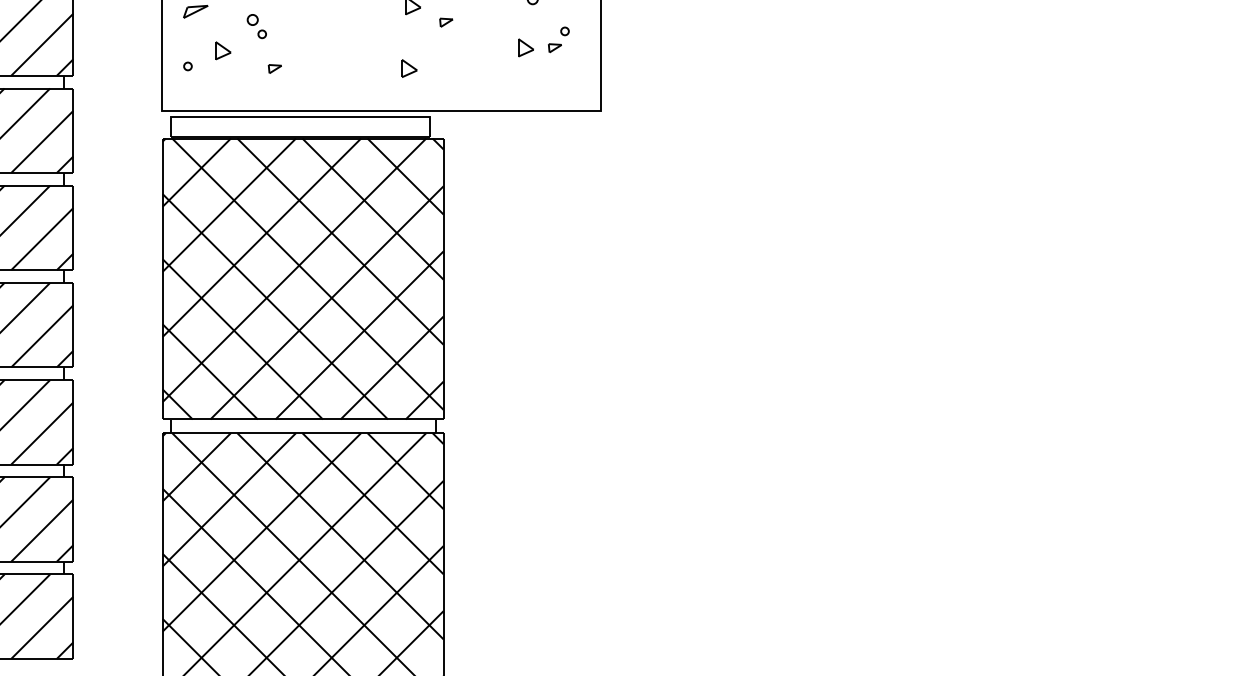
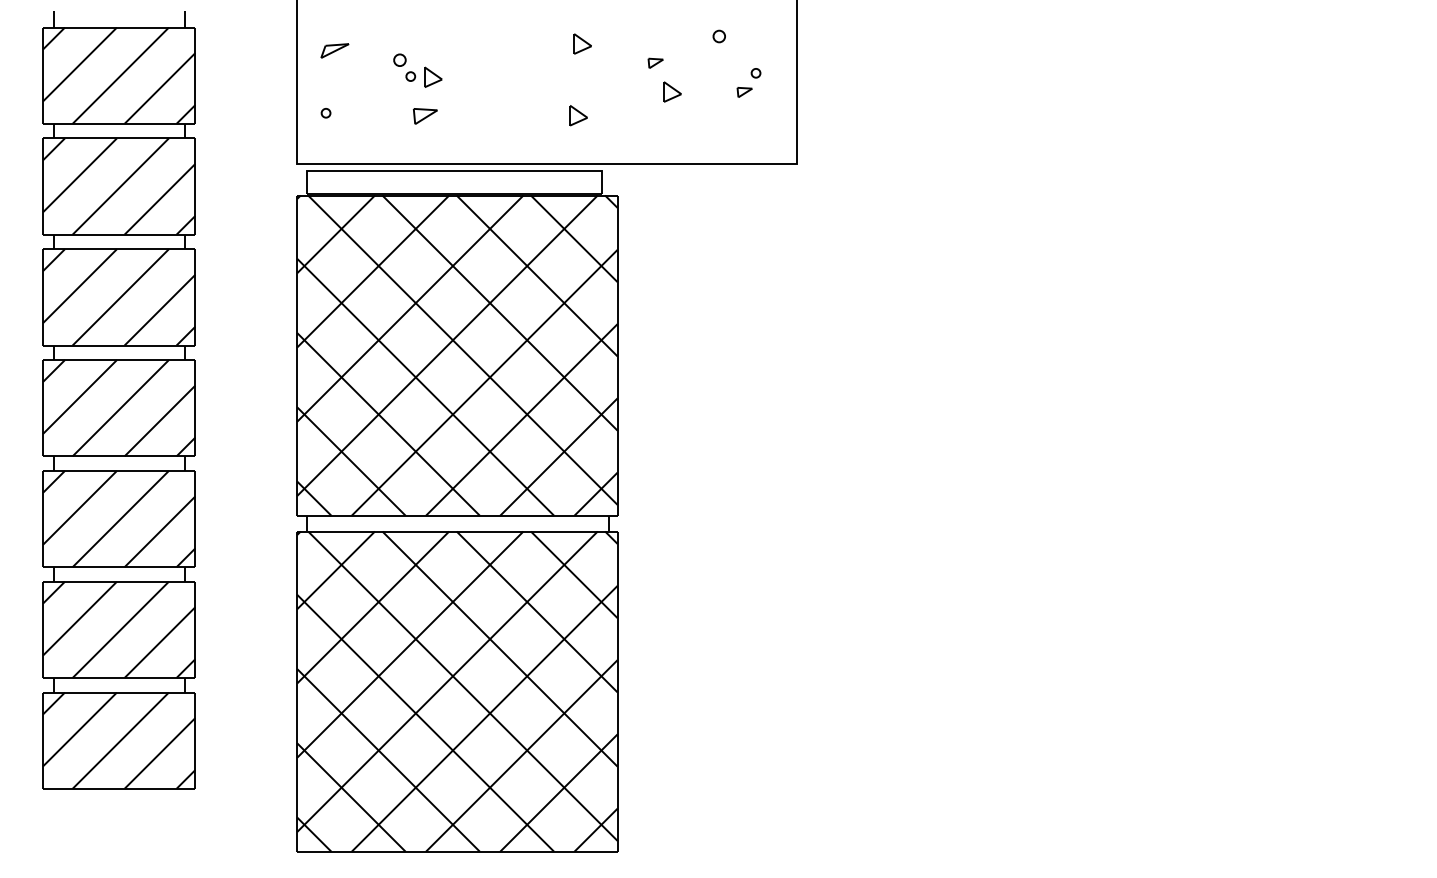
part: (446, 21) -> (655, 62), moved
part: (525, 47) -> (672, 91), moved
part: (223, 50) -> (433, 76), moved
part: (275, 68) -> (425, 115), size x1.6

